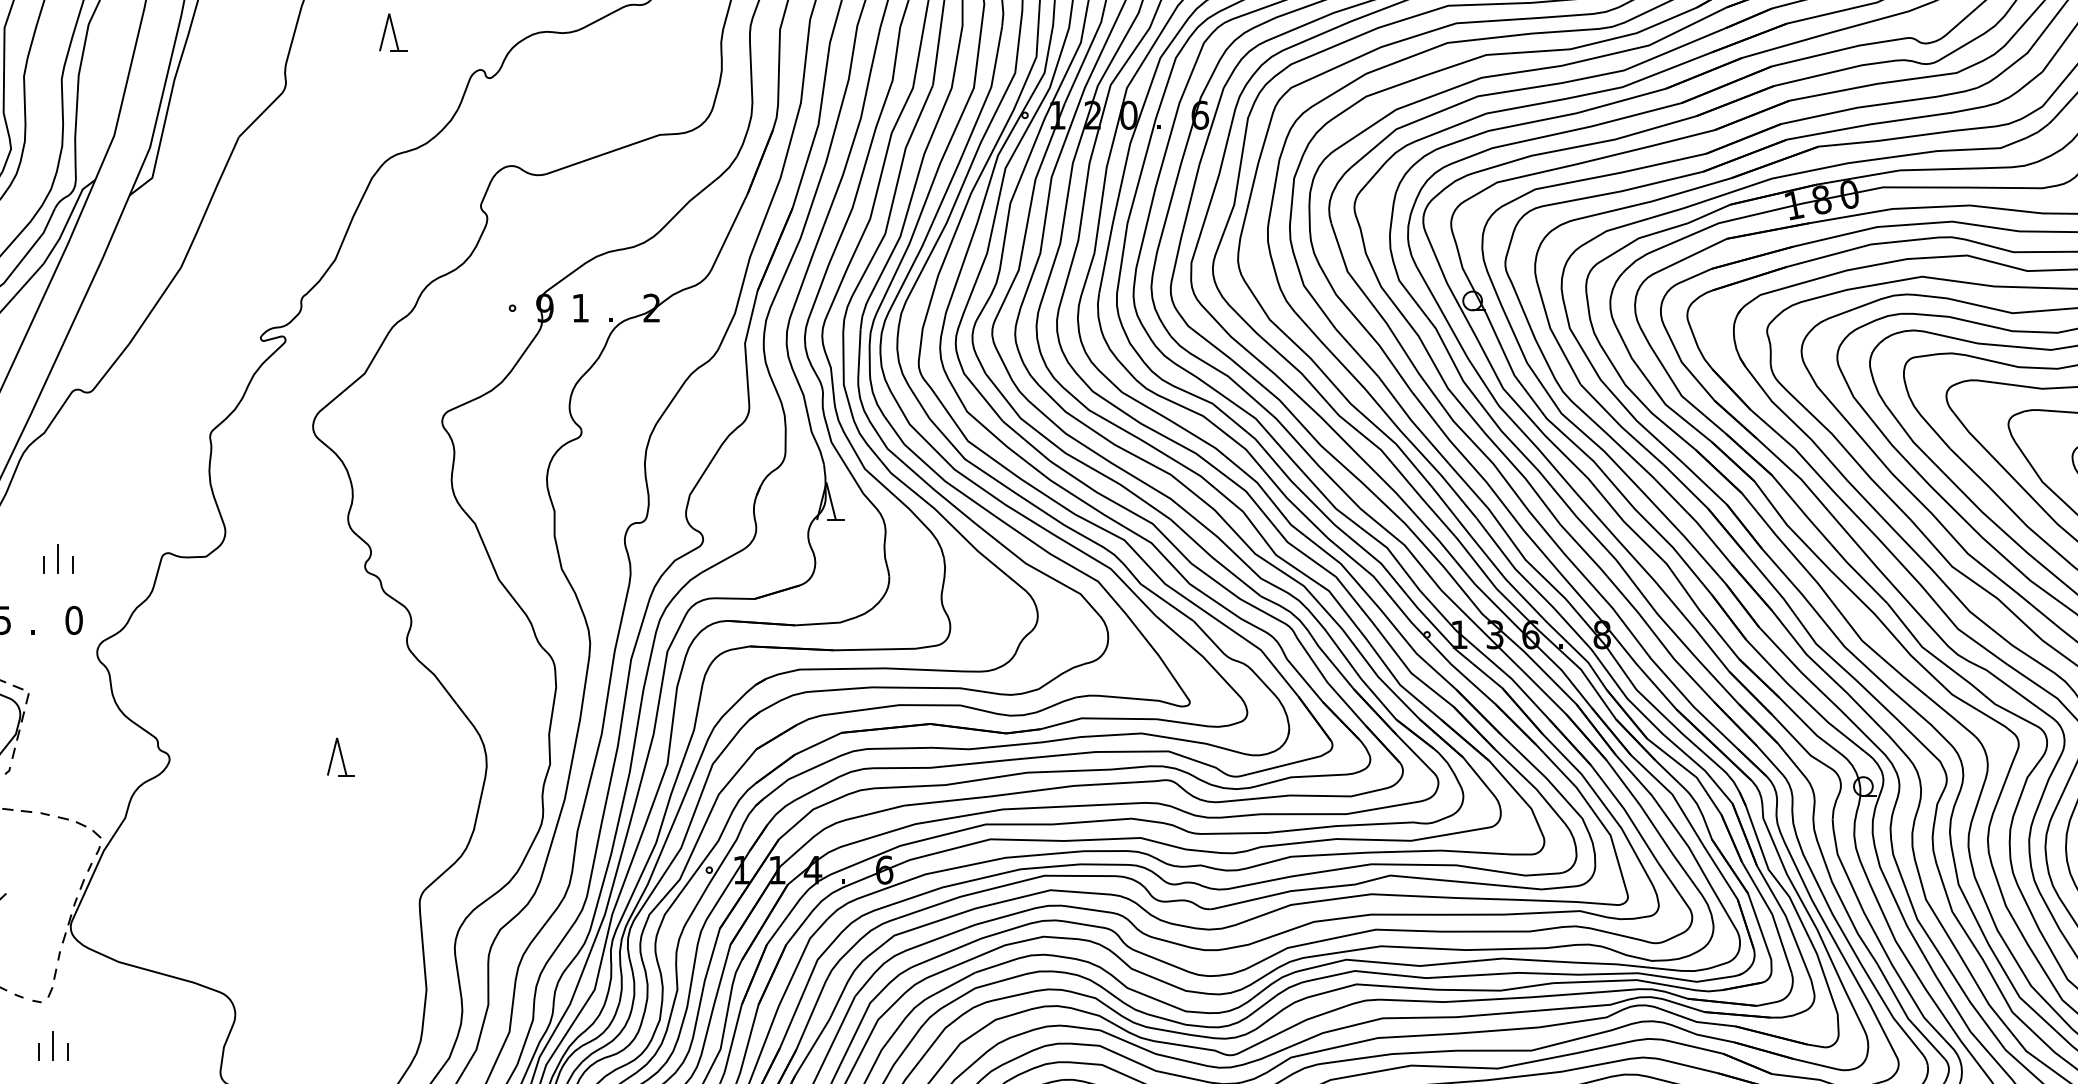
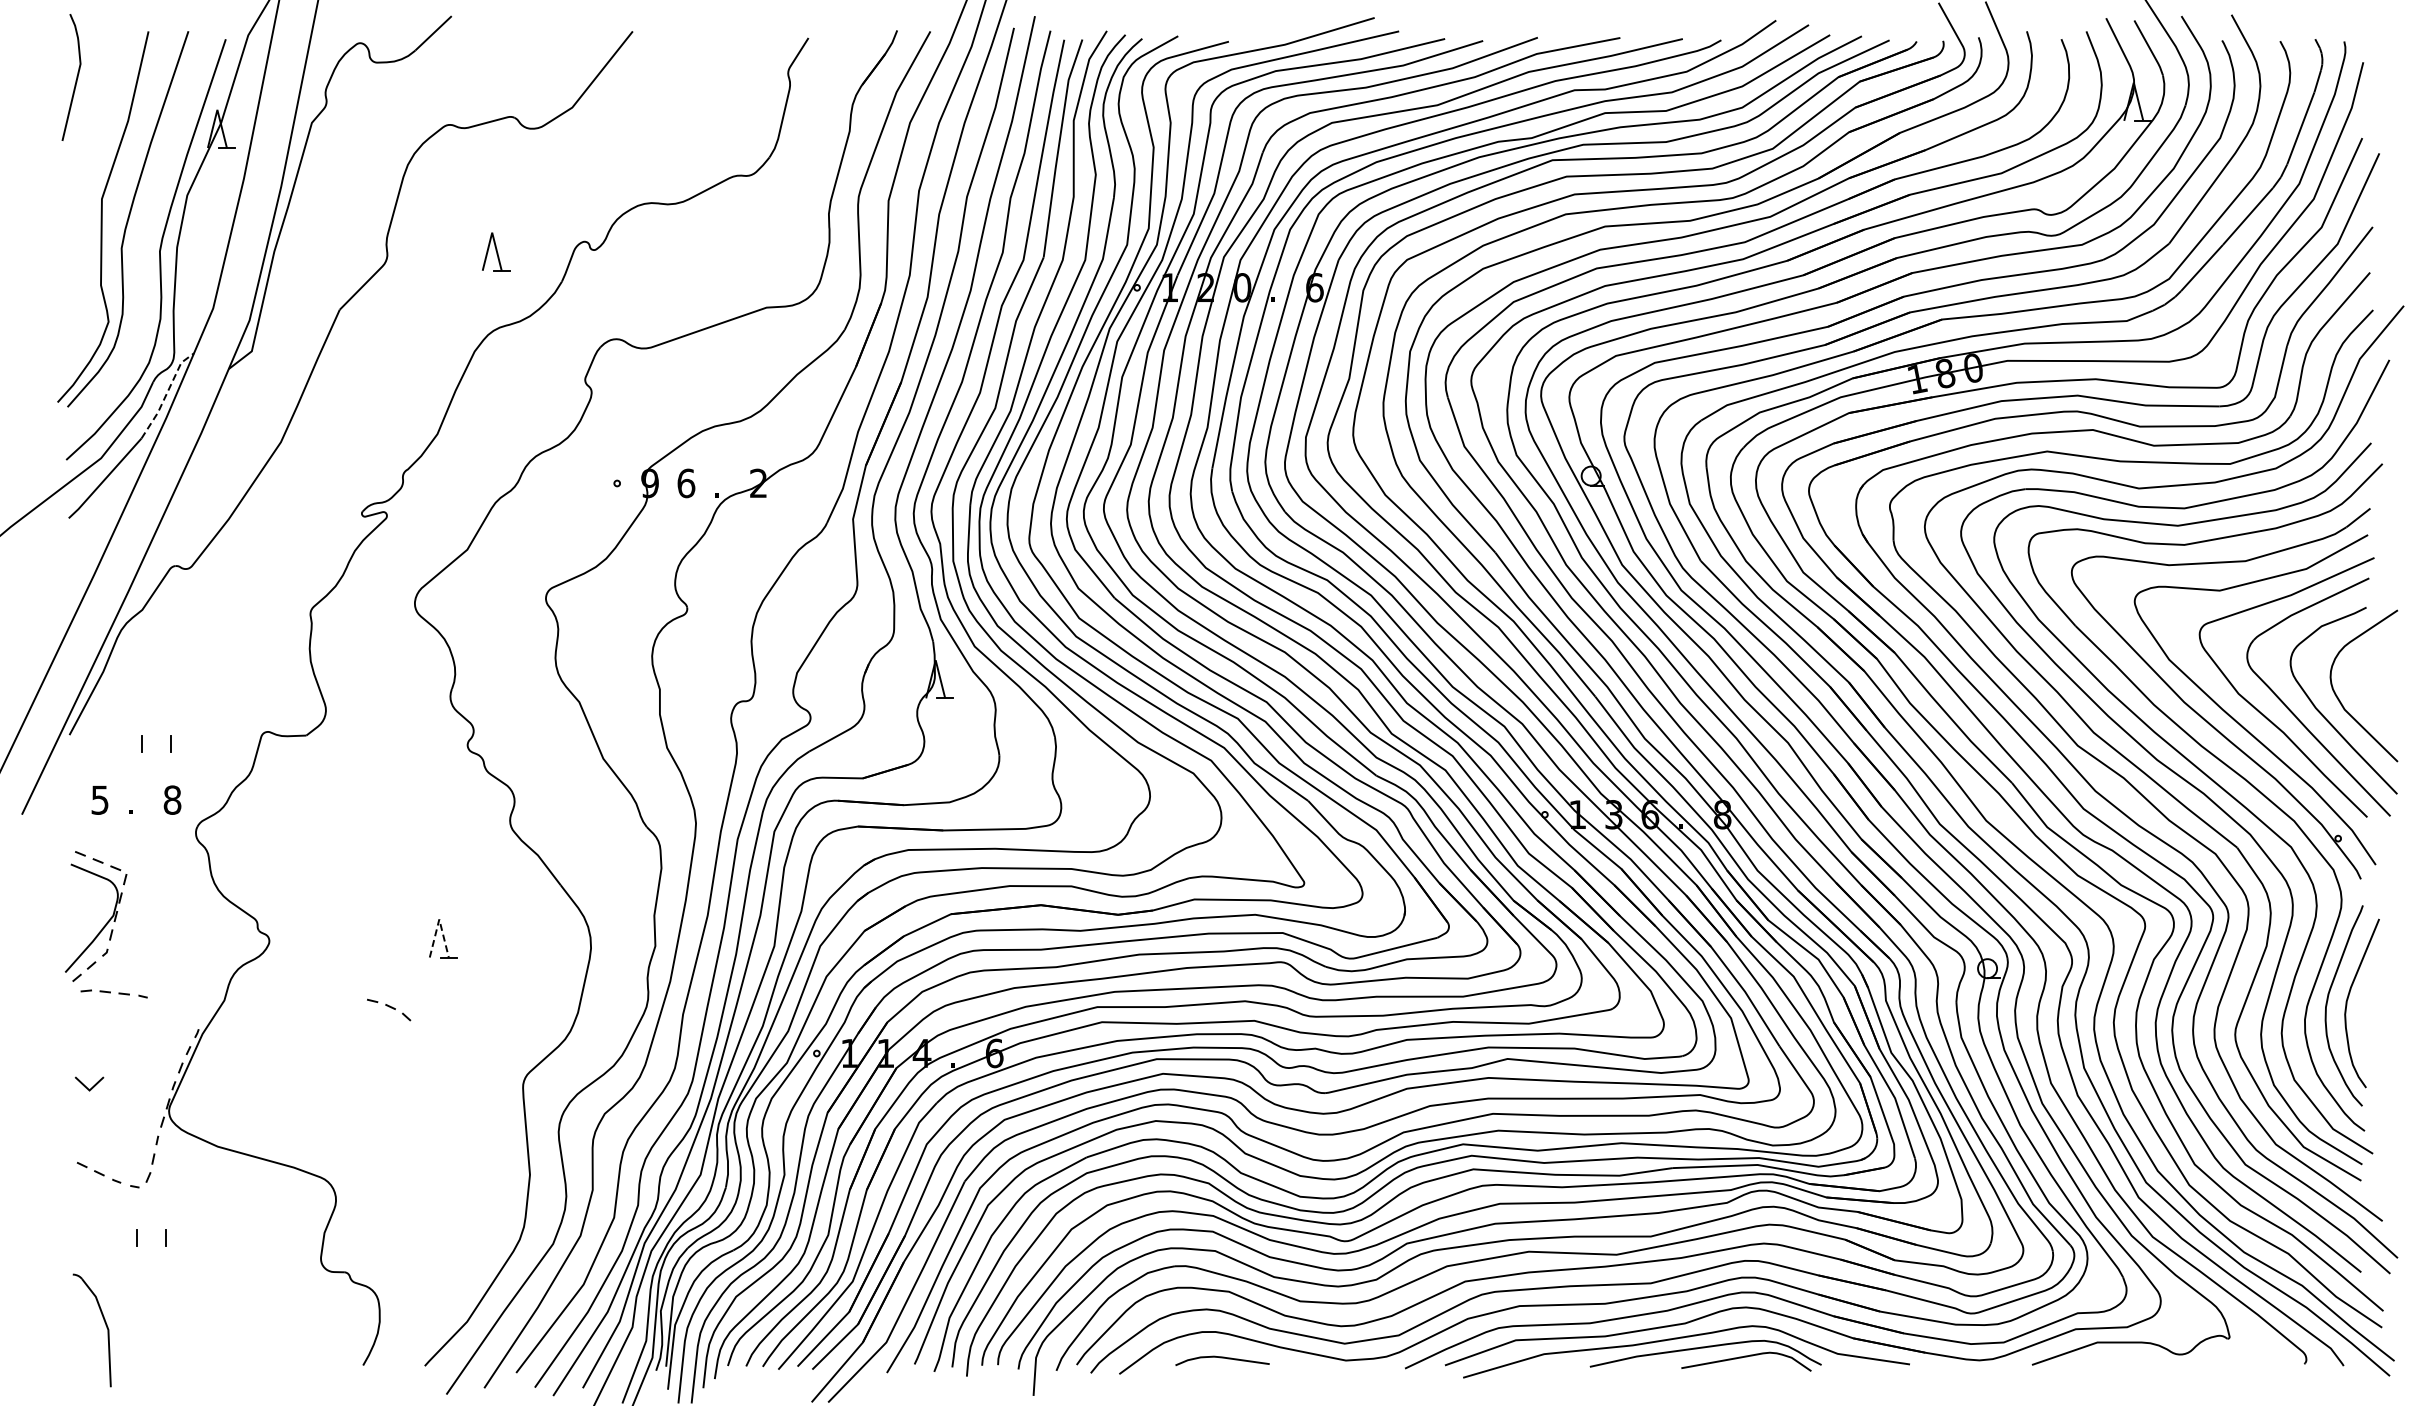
part: (393, 32) -> (496, 251), moved
line: (68, 220) -> (166, 394), solid -> dashed
text: (580, 308) -> (686, 483), 1 -> 6
line: (58, 558) -> (156, 737), removed
text: (74, 620) -> (172, 800), 0 -> 8
line: (337, 738) -> (439, 919), solid -> dashed
part: (80, 826) -> (389, 1009), moved
line: (53, 1045) -> (151, 1231), removed

